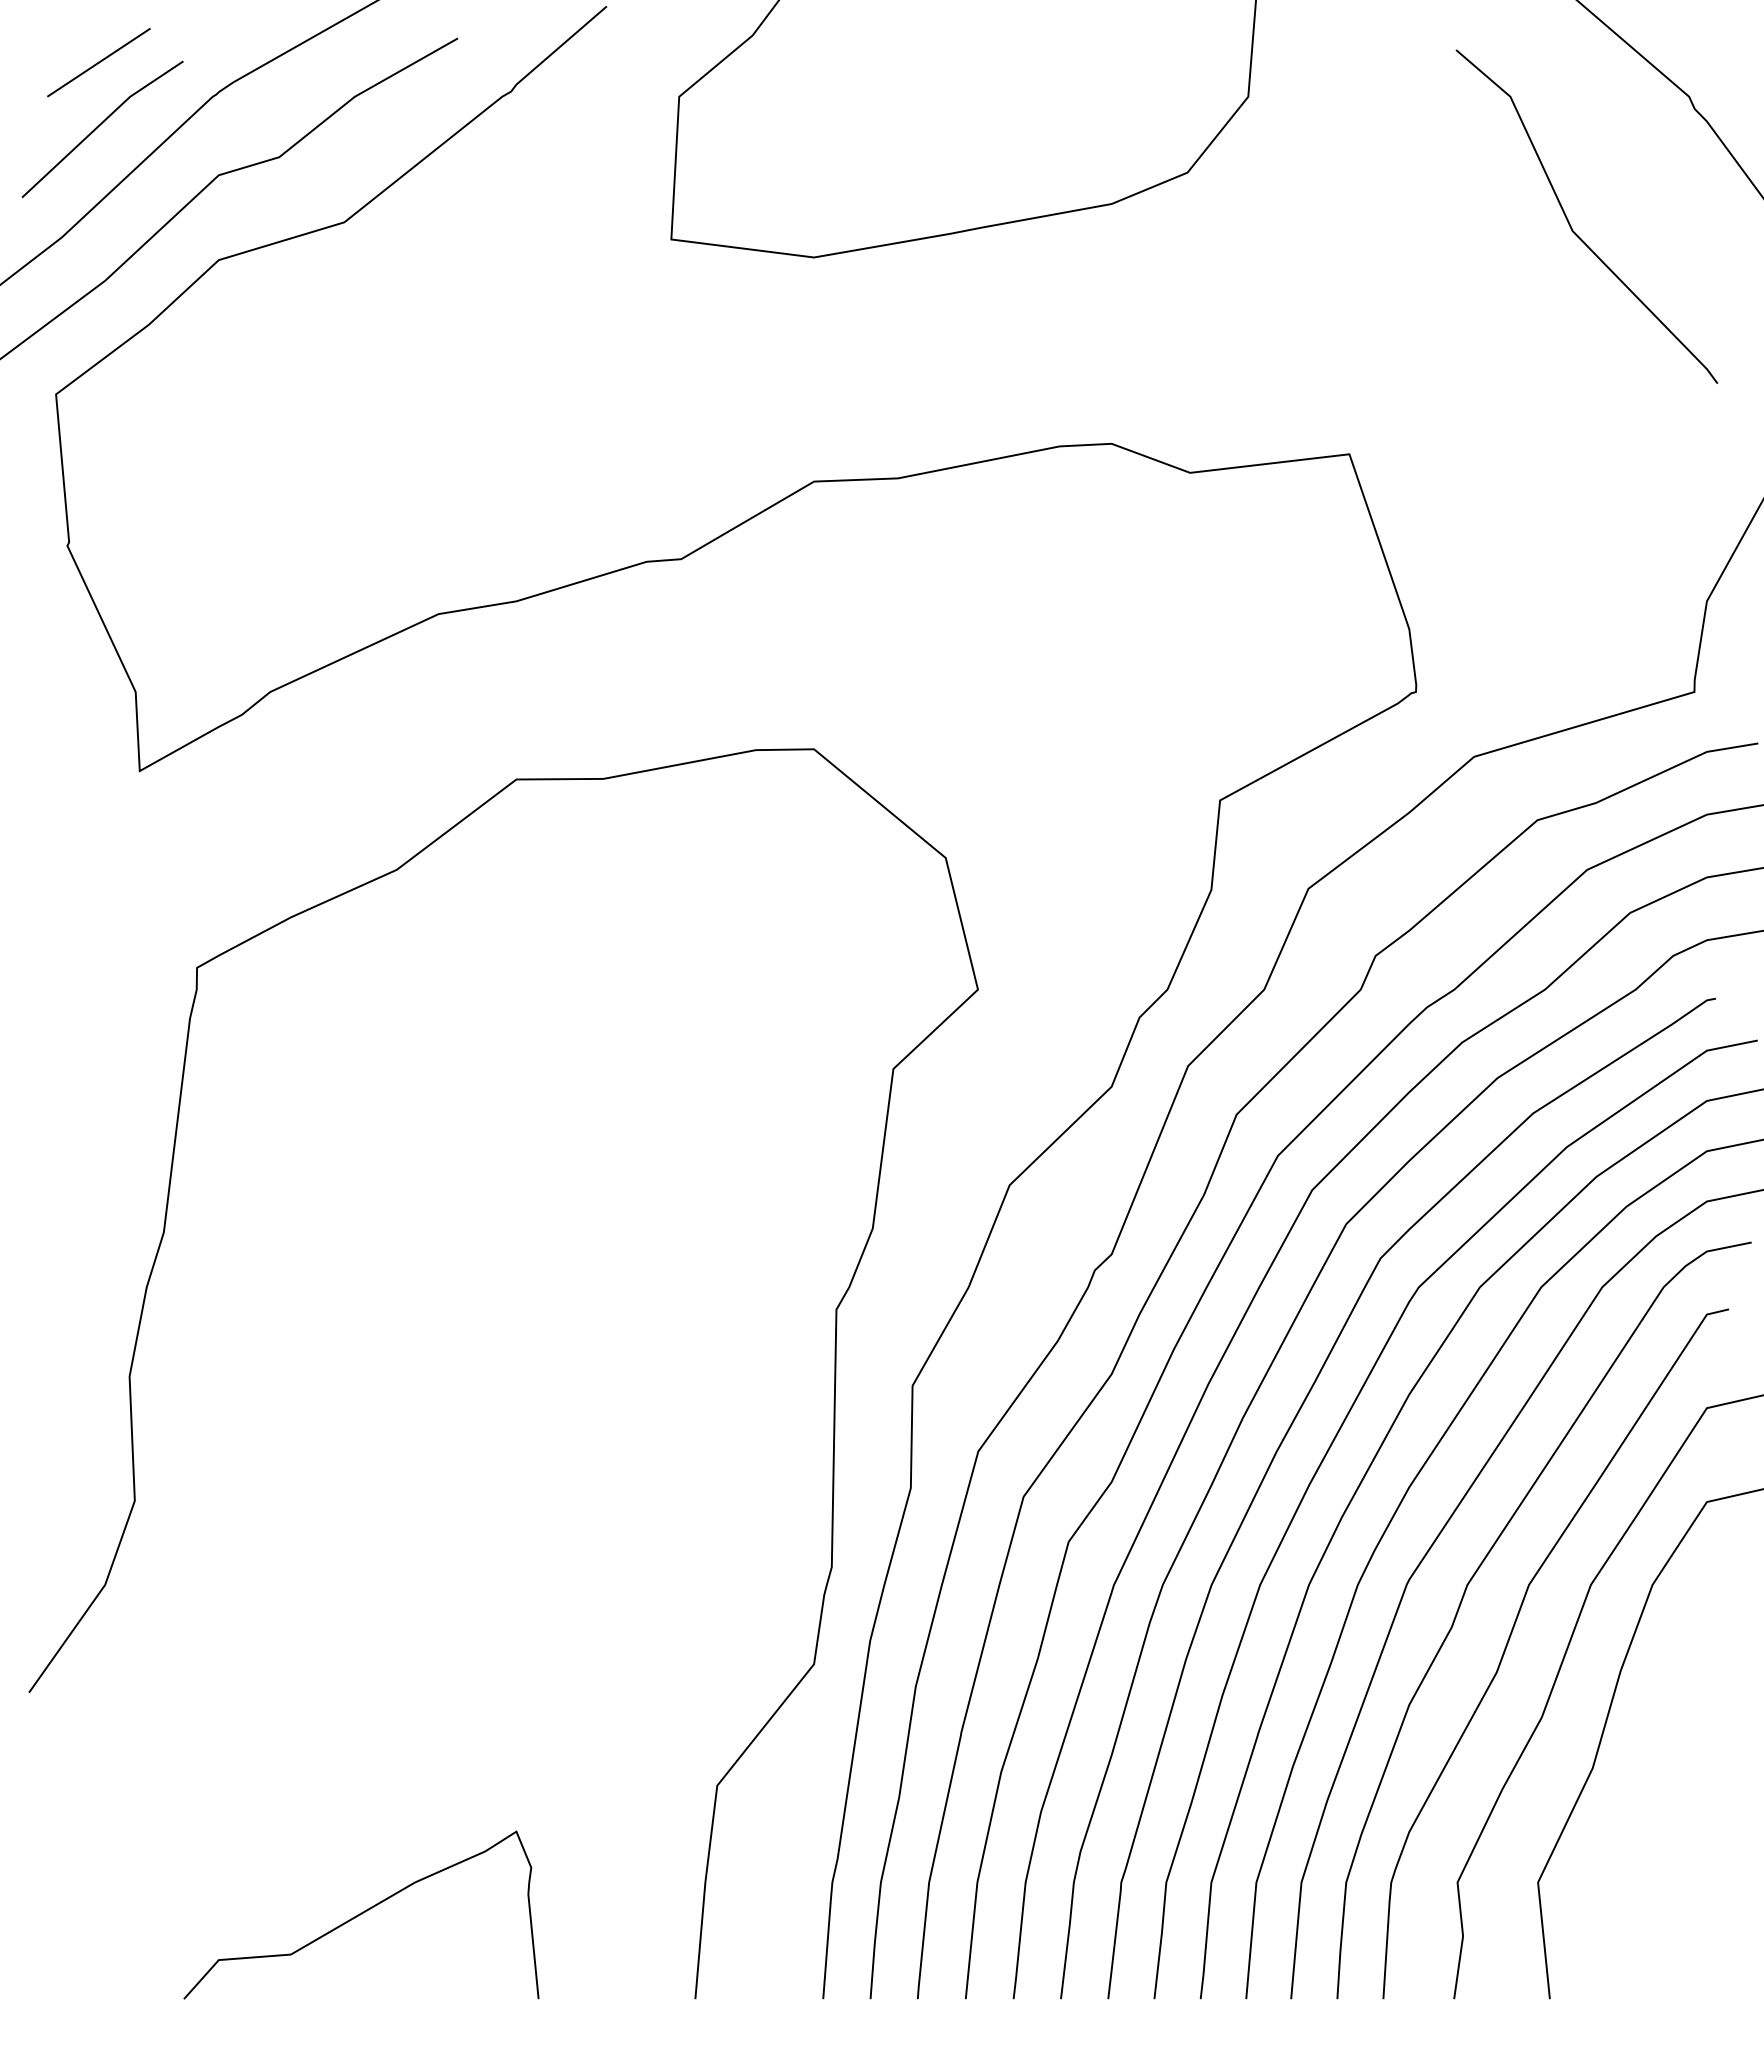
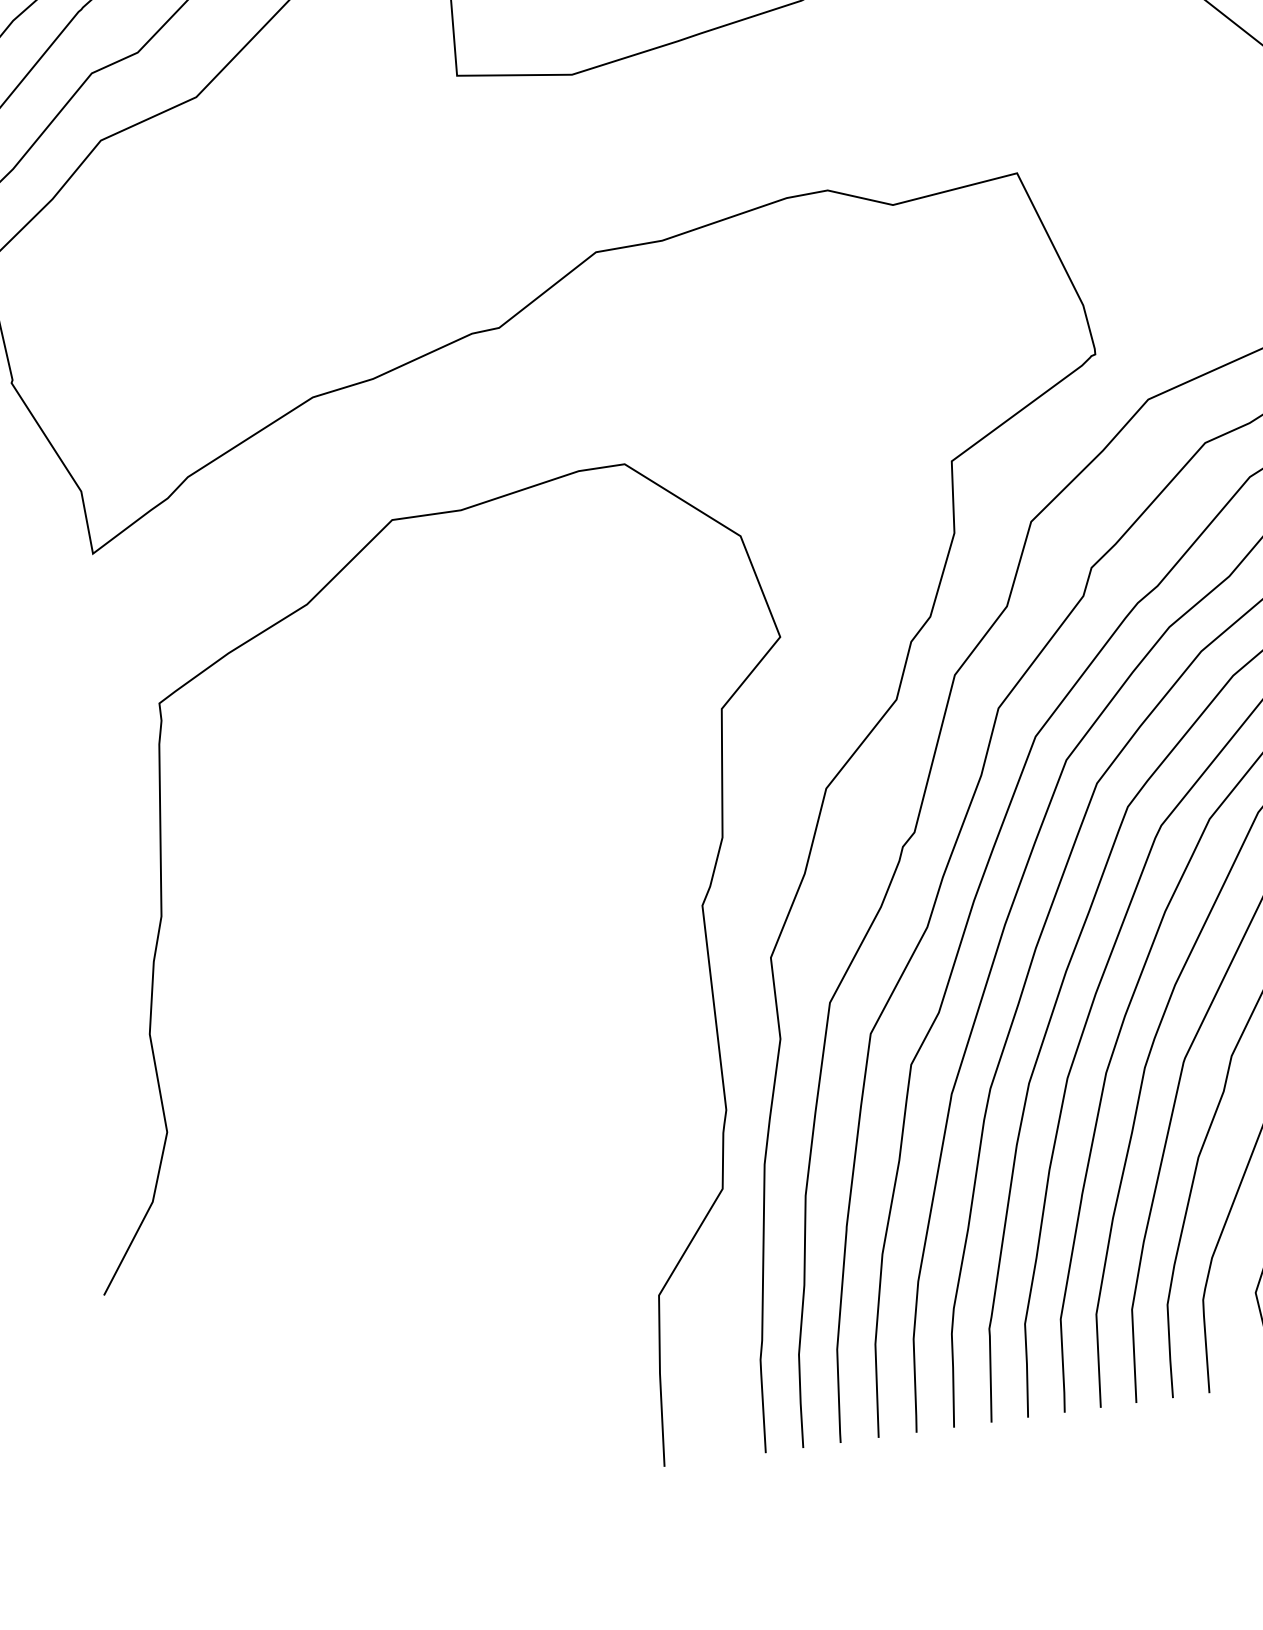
curve: (361, 1914) -> (391, 1435), removed

